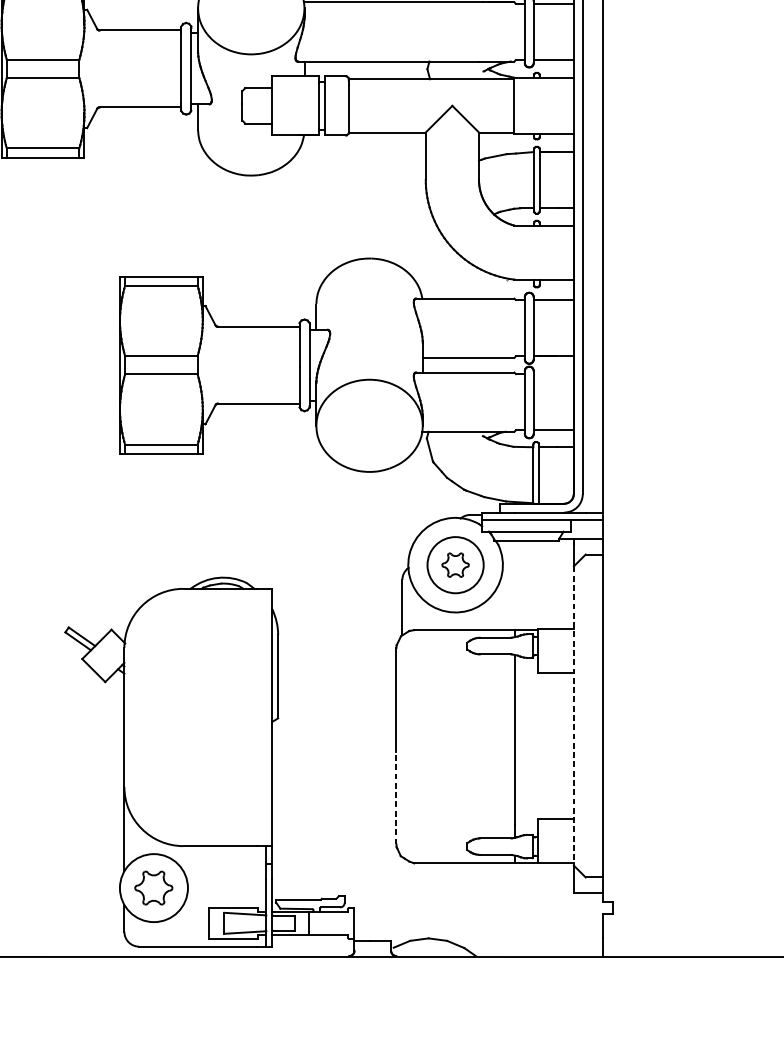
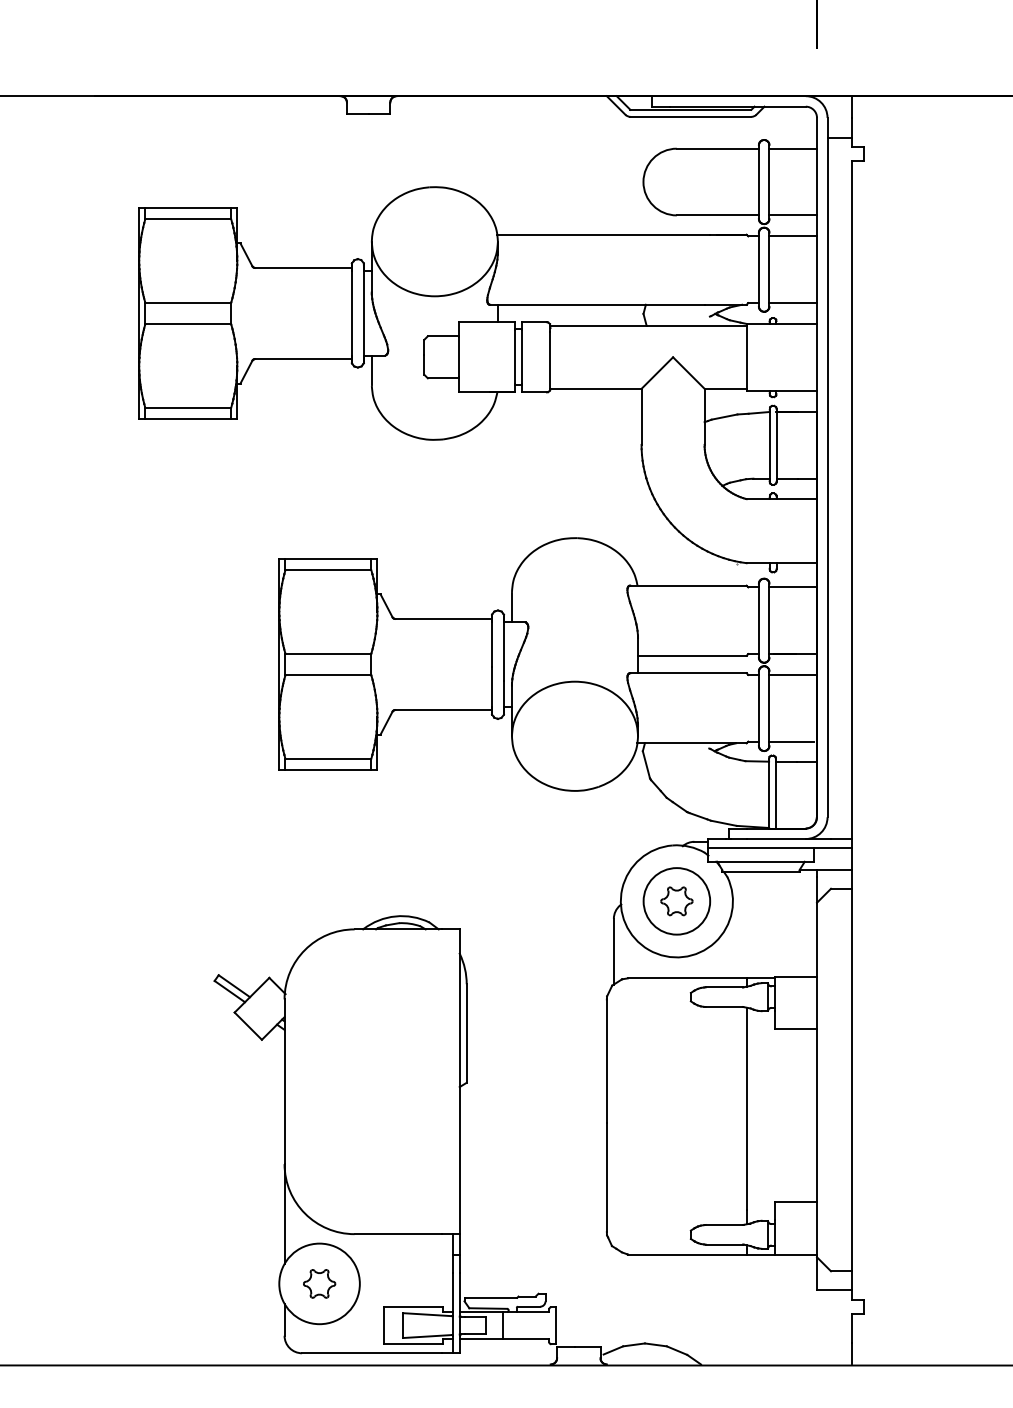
line: (553, 373) -> (792, 674), added
line: (574, 716) -> (817, 1080), dashed -> solid
line: (396, 798) -> (606, 1177), dashed -> solid
part: (153, 887) -> (319, 1283), size x0.71

